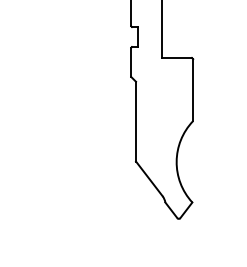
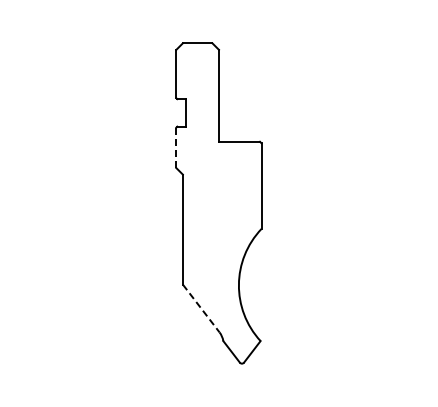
line: (131, 62) -> (176, 147), solid -> dashed
line: (149, 178) -> (201, 308), solid -> dashed

